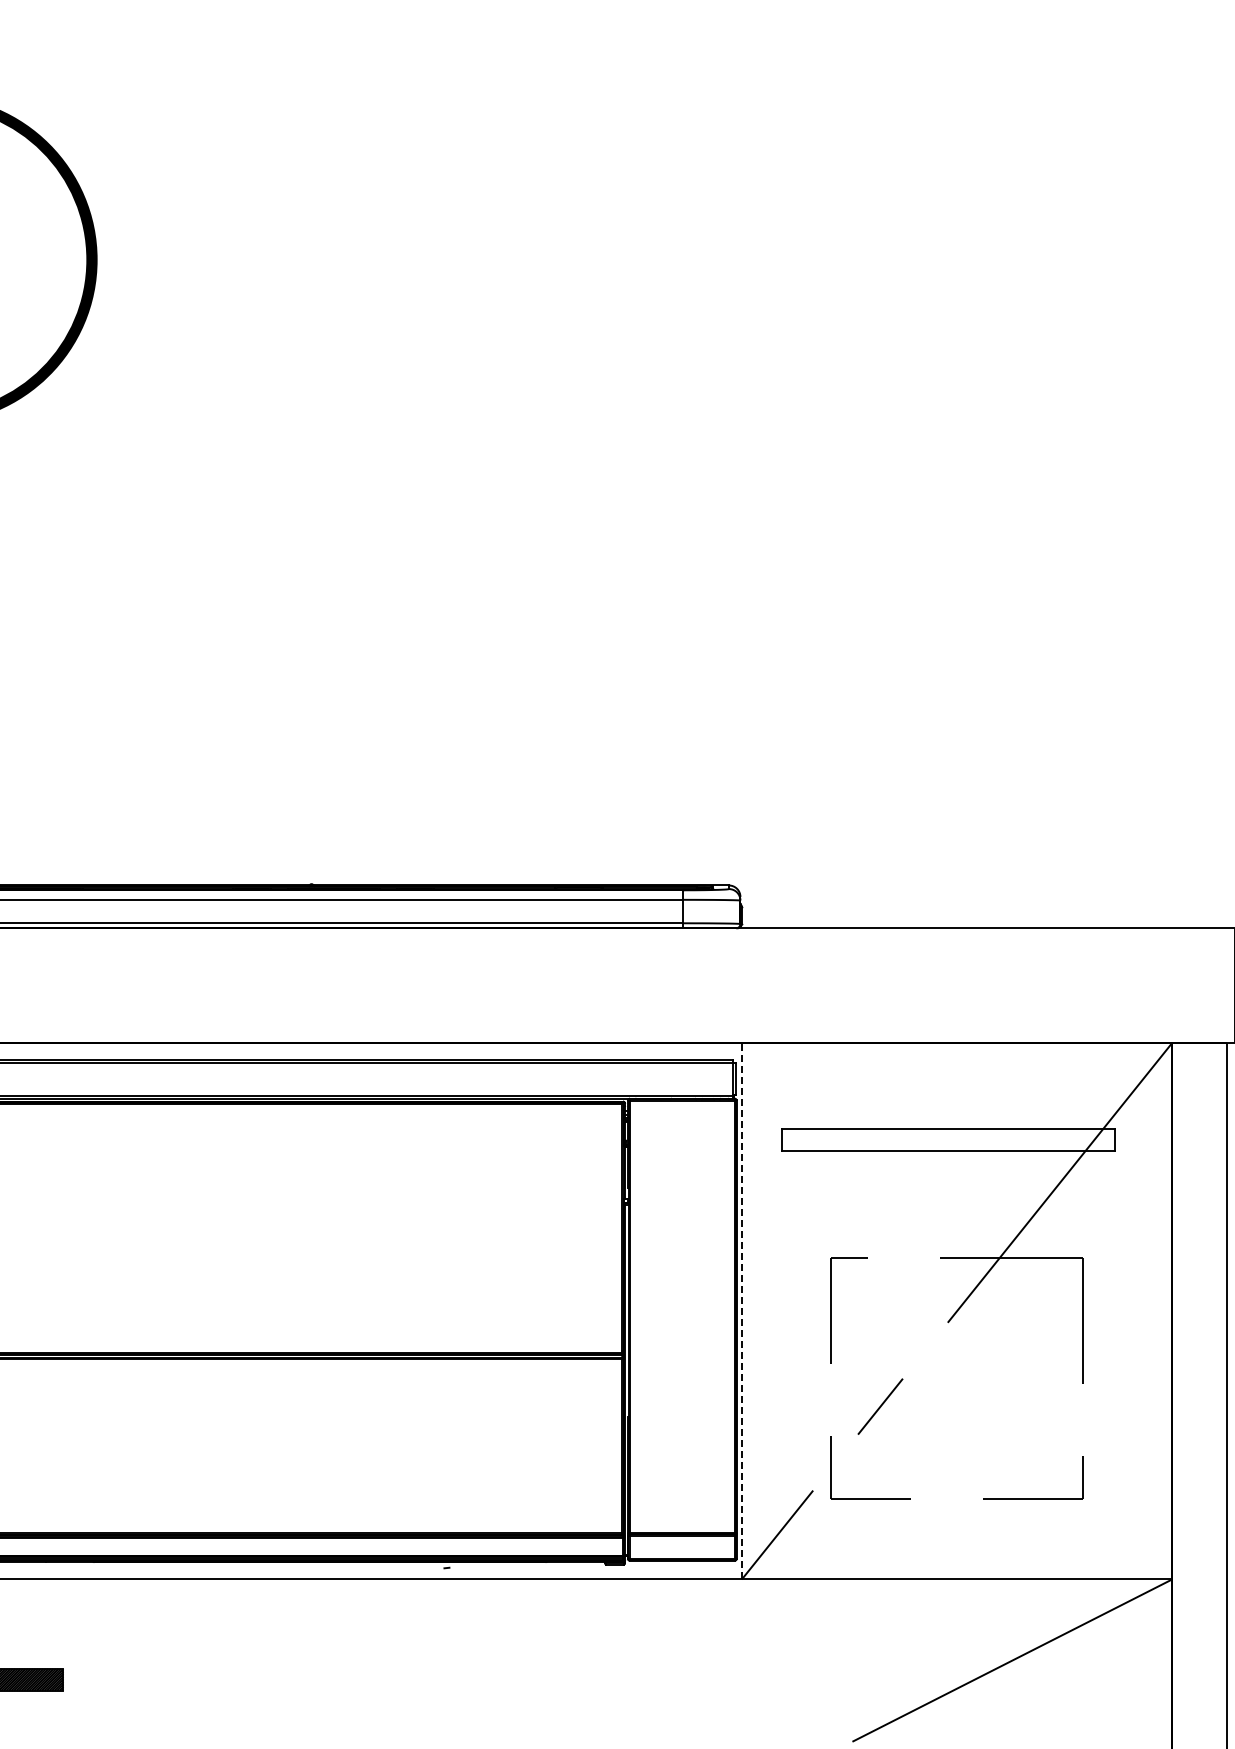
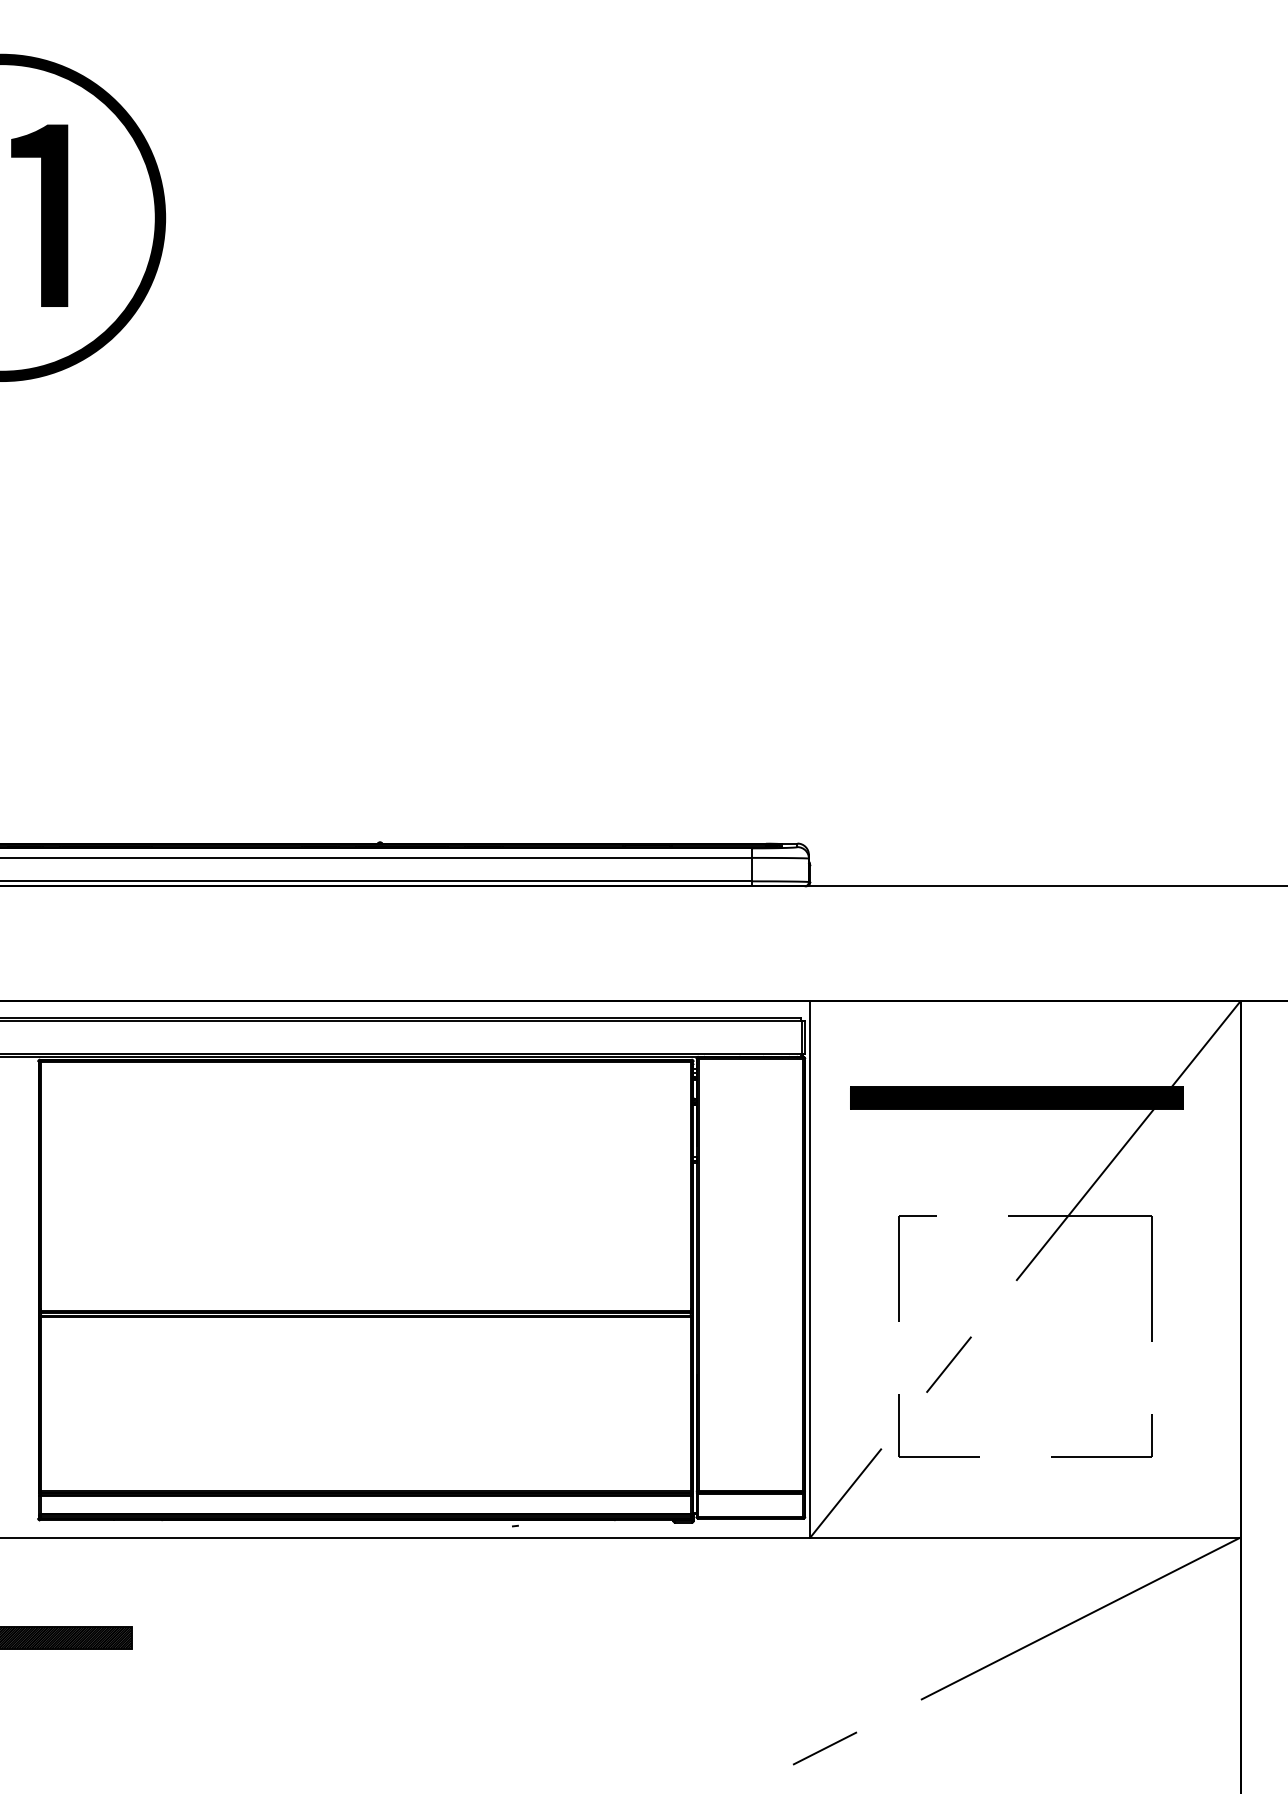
hatch: (948, 1139) -> (1016, 1097), added
line: (742, 1310) -> (810, 1268), dashed -> solid

